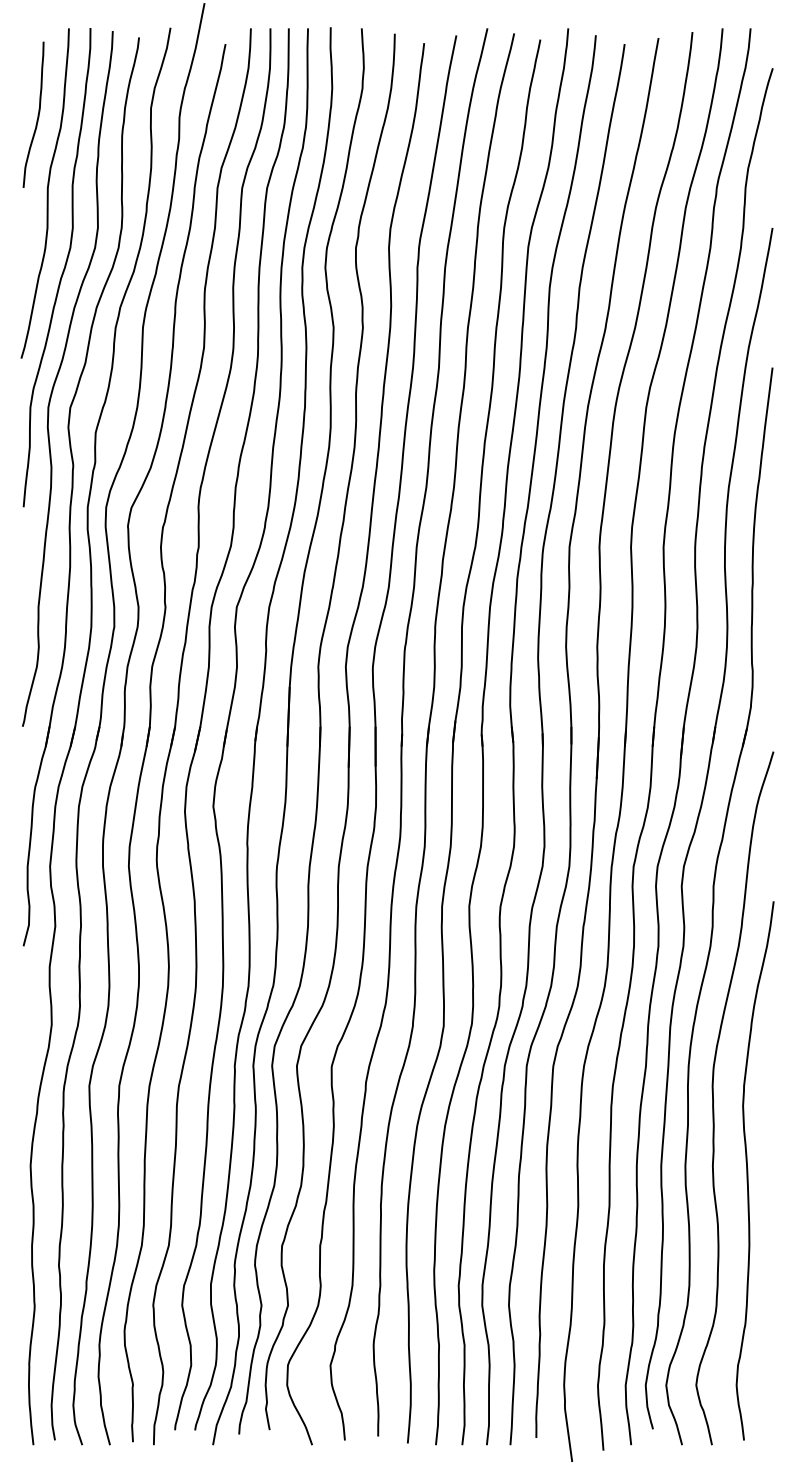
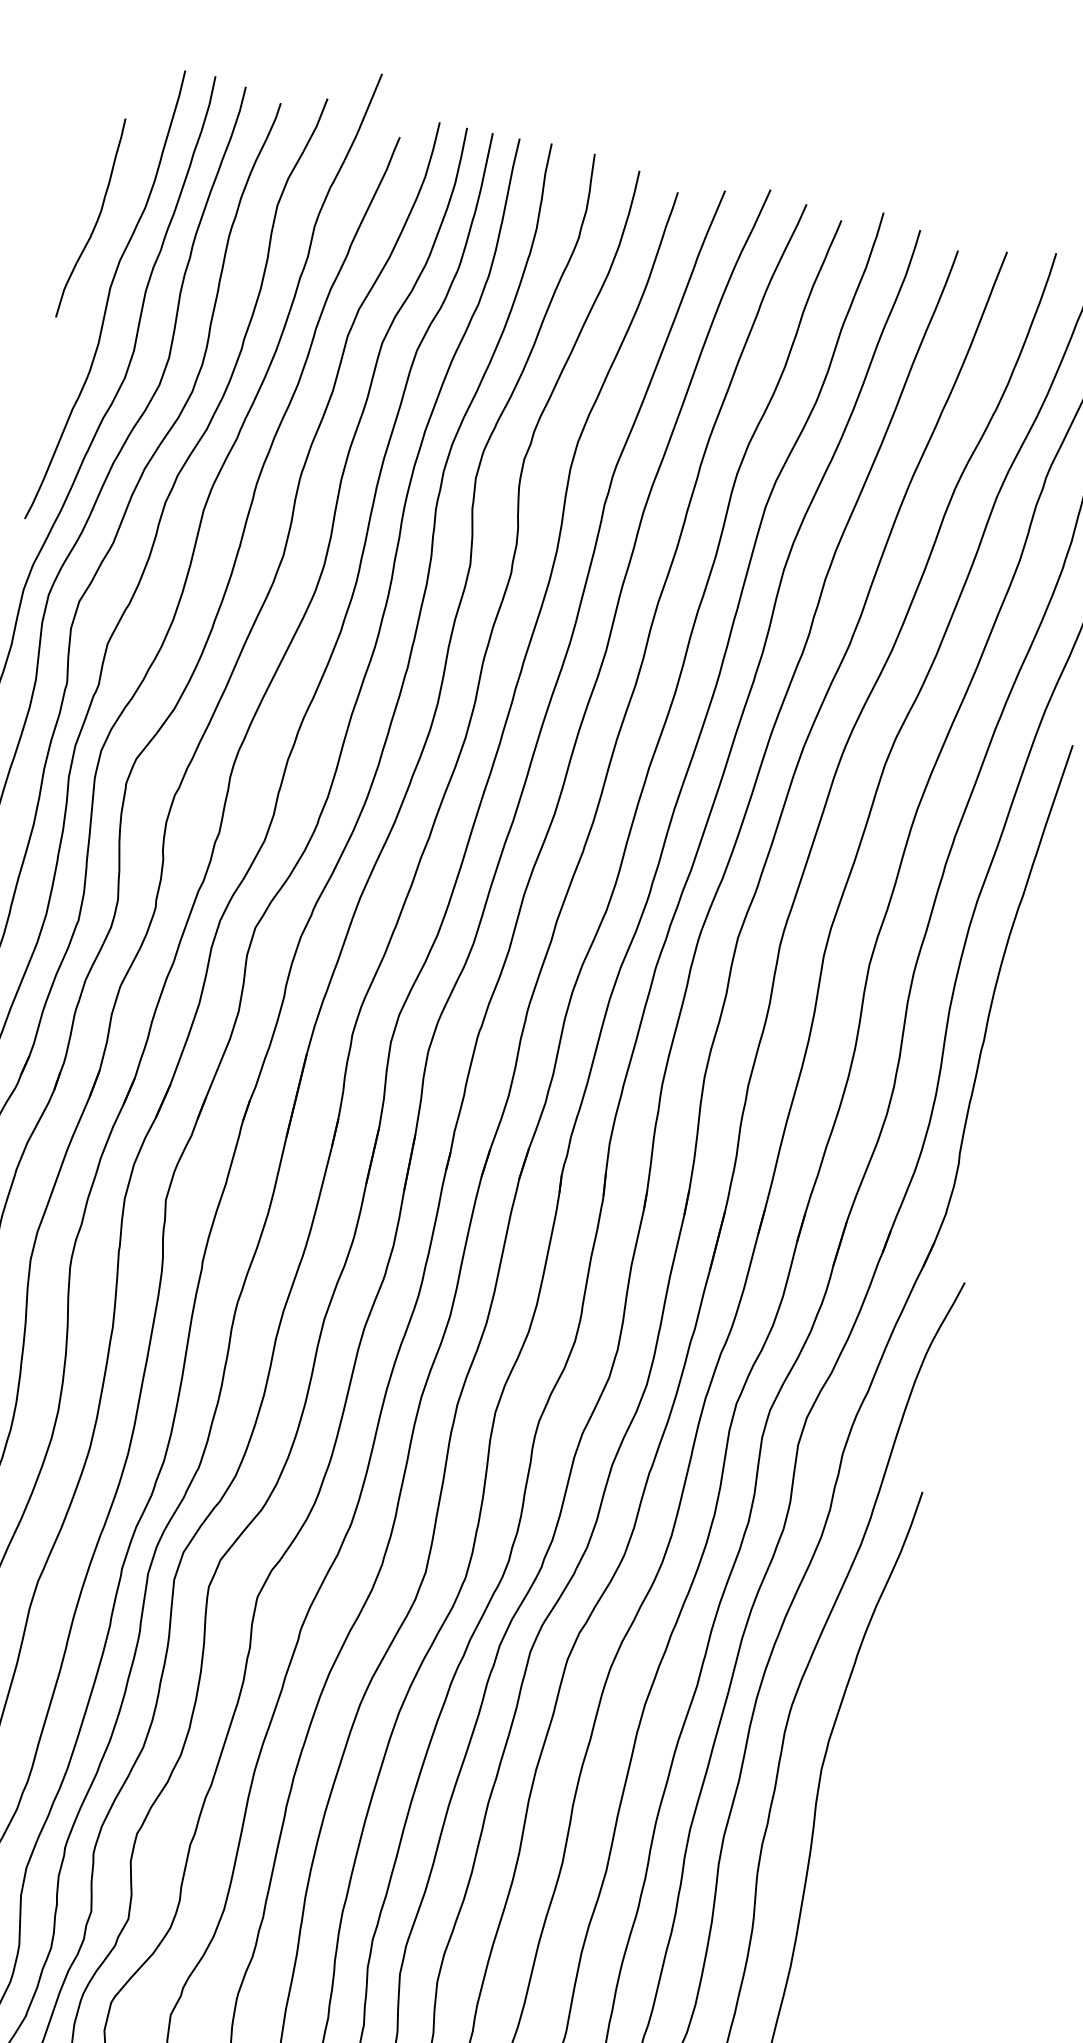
curve: (37, 114) -> (96, 218), moved

